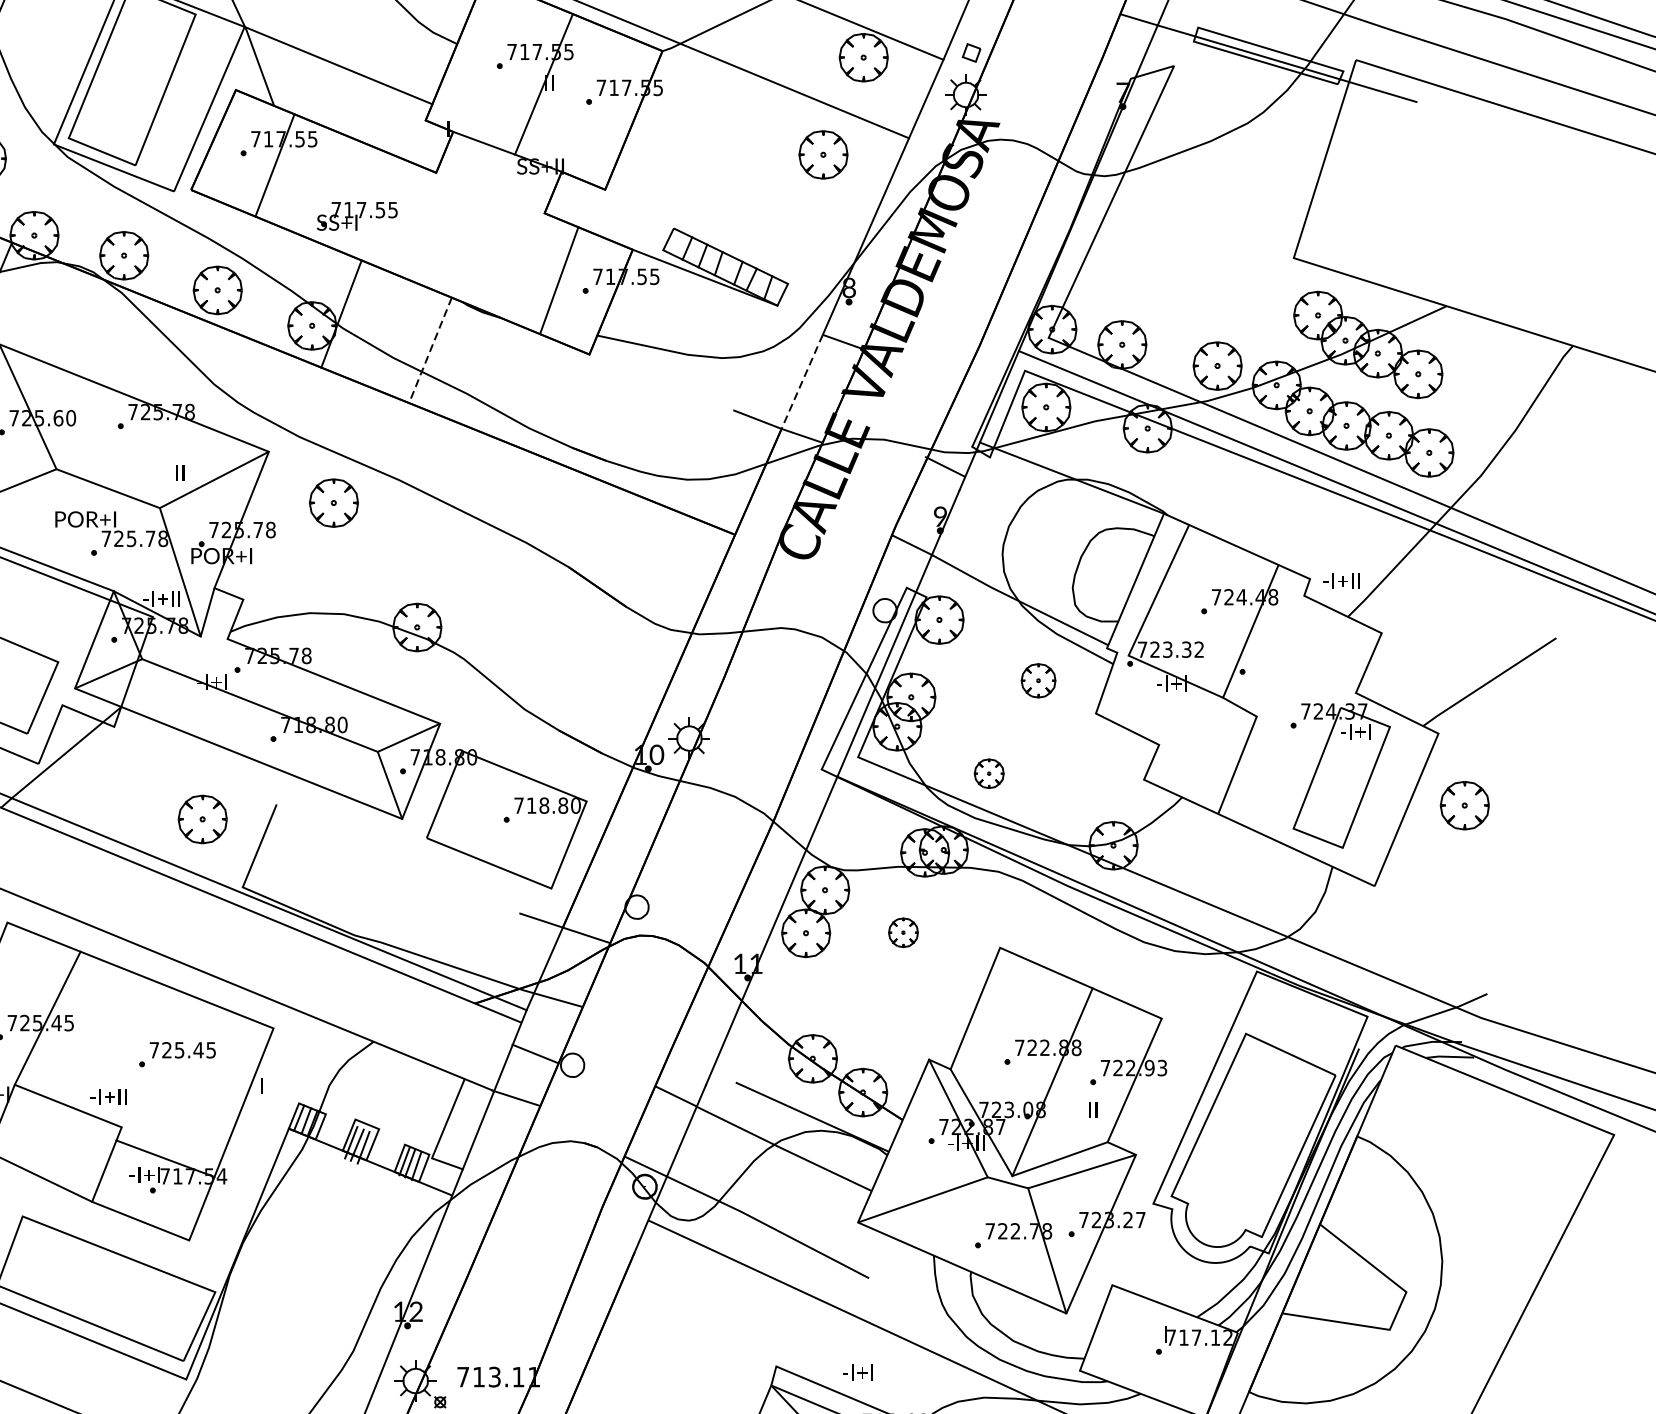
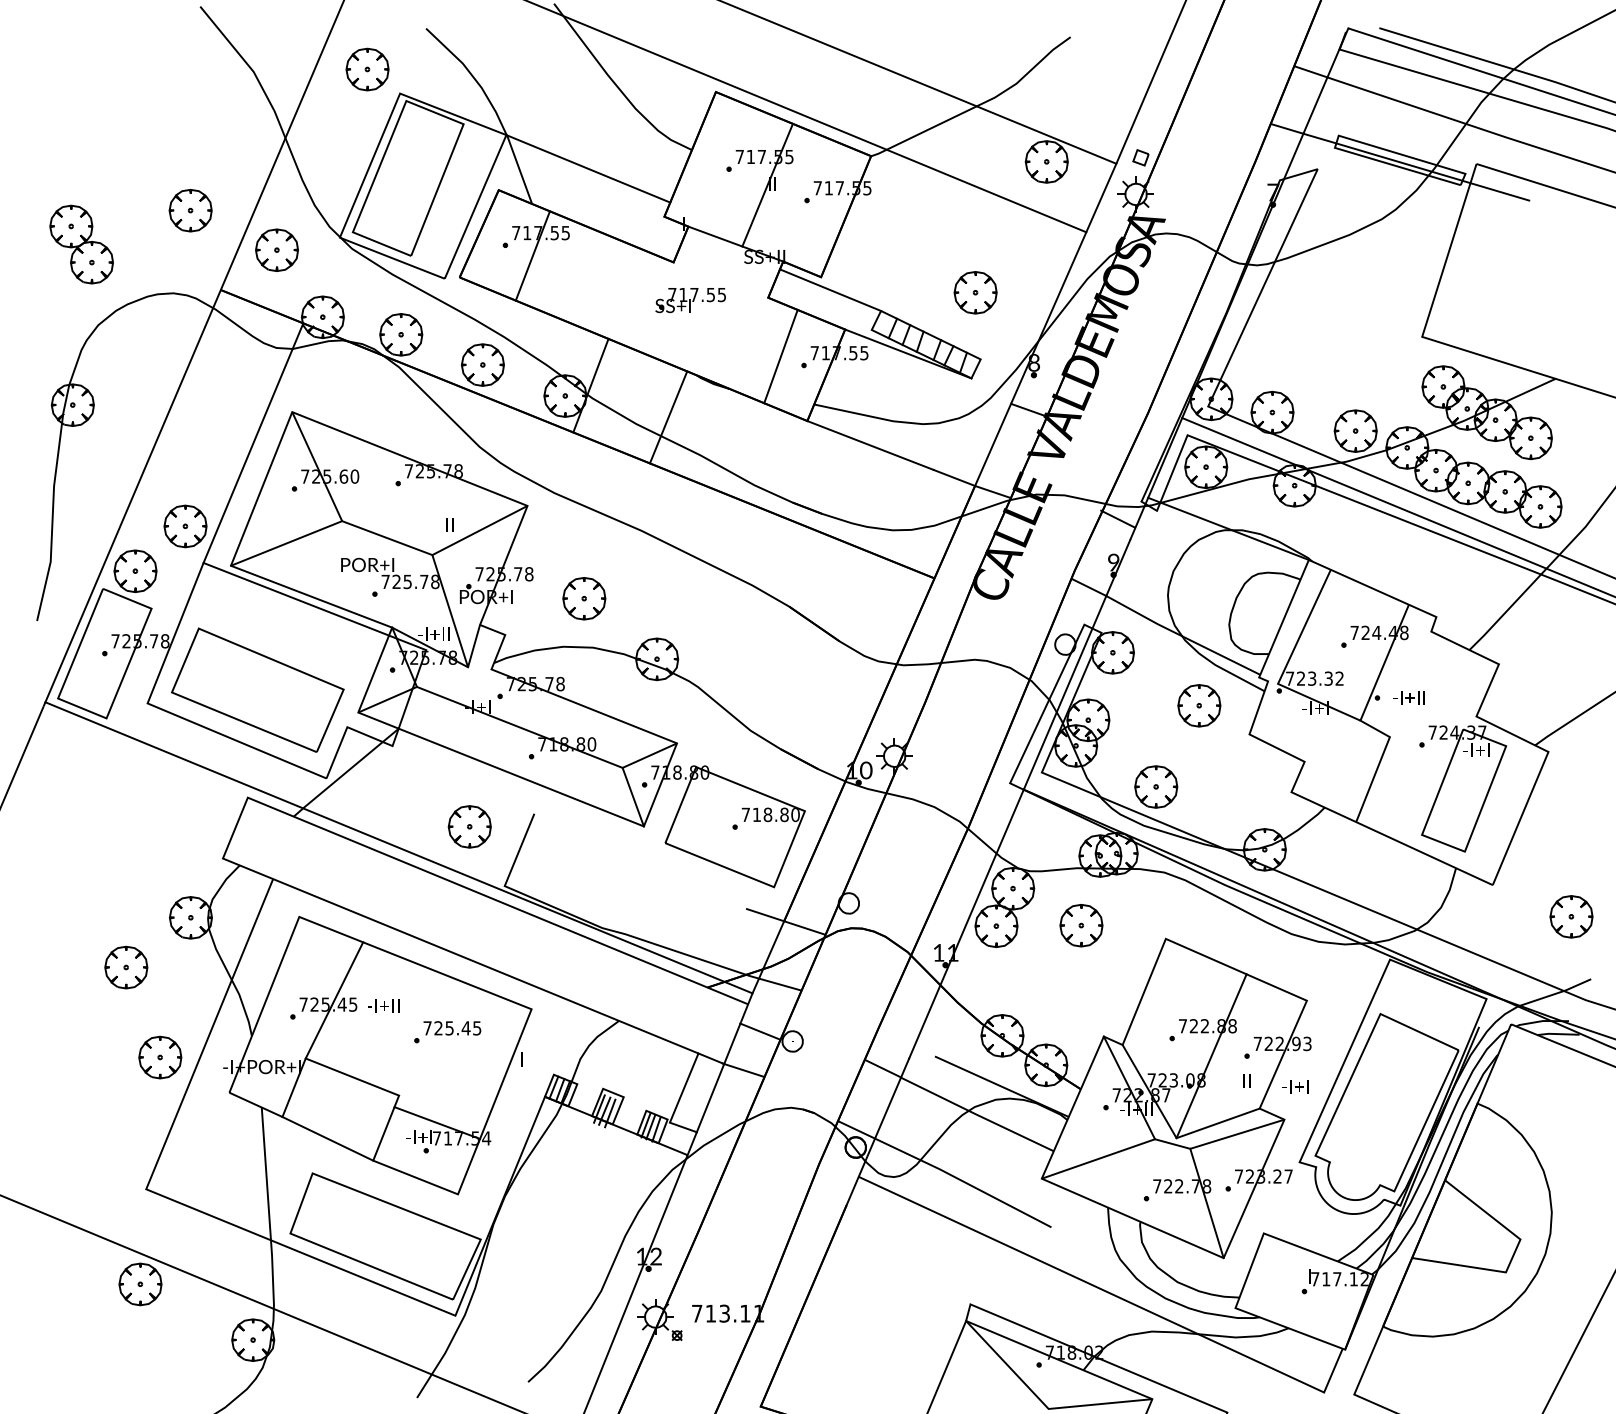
part: (823, 154) -> (975, 292), moved
line: (615, 203) -> (830, 289), added
part: (357, 216) -> (690, 300), moved
line: (430, 350) -> (668, 417), dashed -> solid
line: (802, 381) -> (993, 444), dashed -> solid
line: (661, 382) -> (870, 445), added
part: (334, 502) -> (584, 598), moved
text: (1341, 580) -> (1408, 697), moved
part: (1038, 680) -> (1199, 705), size x1.43
part: (989, 773) -> (1156, 786), size x1.67
part: (1464, 805) -> (1571, 916), moved
part: (903, 932) -> (1081, 925), size x1.67
text: (108, 1096) -> (383, 1005), moved
text: (857, 1372) -> (1295, 1086), moved

